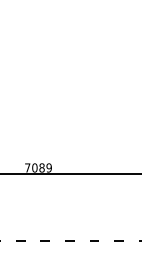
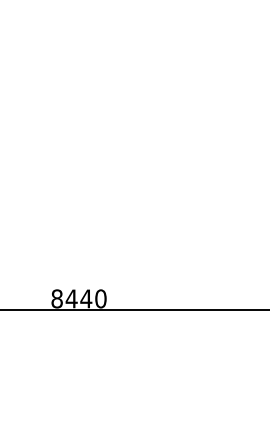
text: (38, 167) -> (79, 297), 7089 -> 8440

